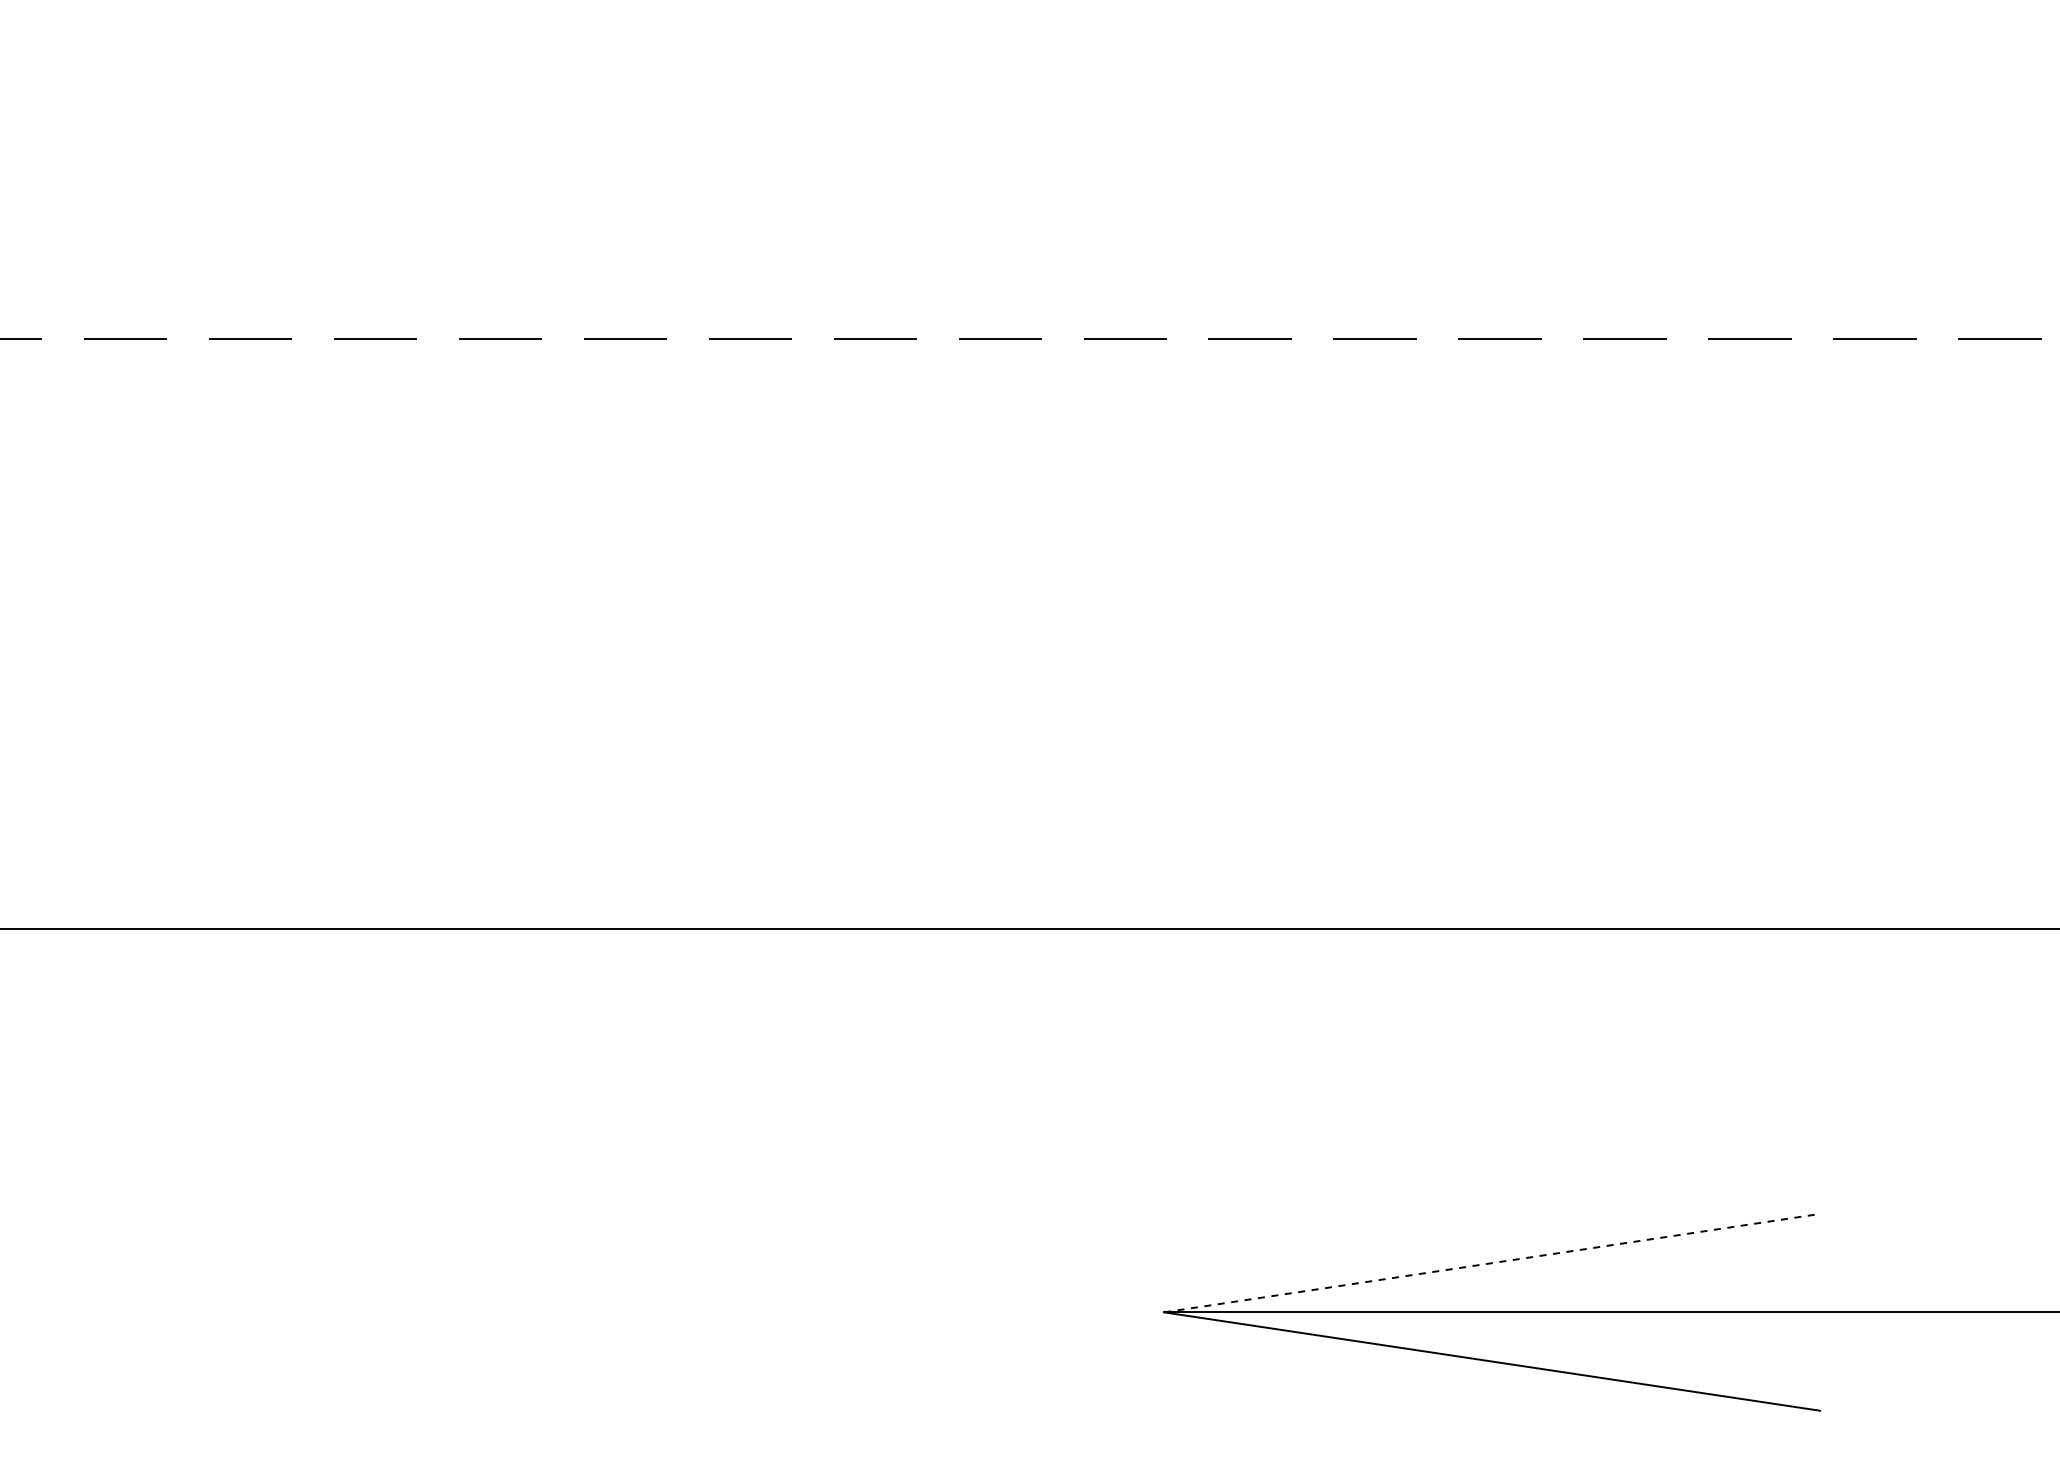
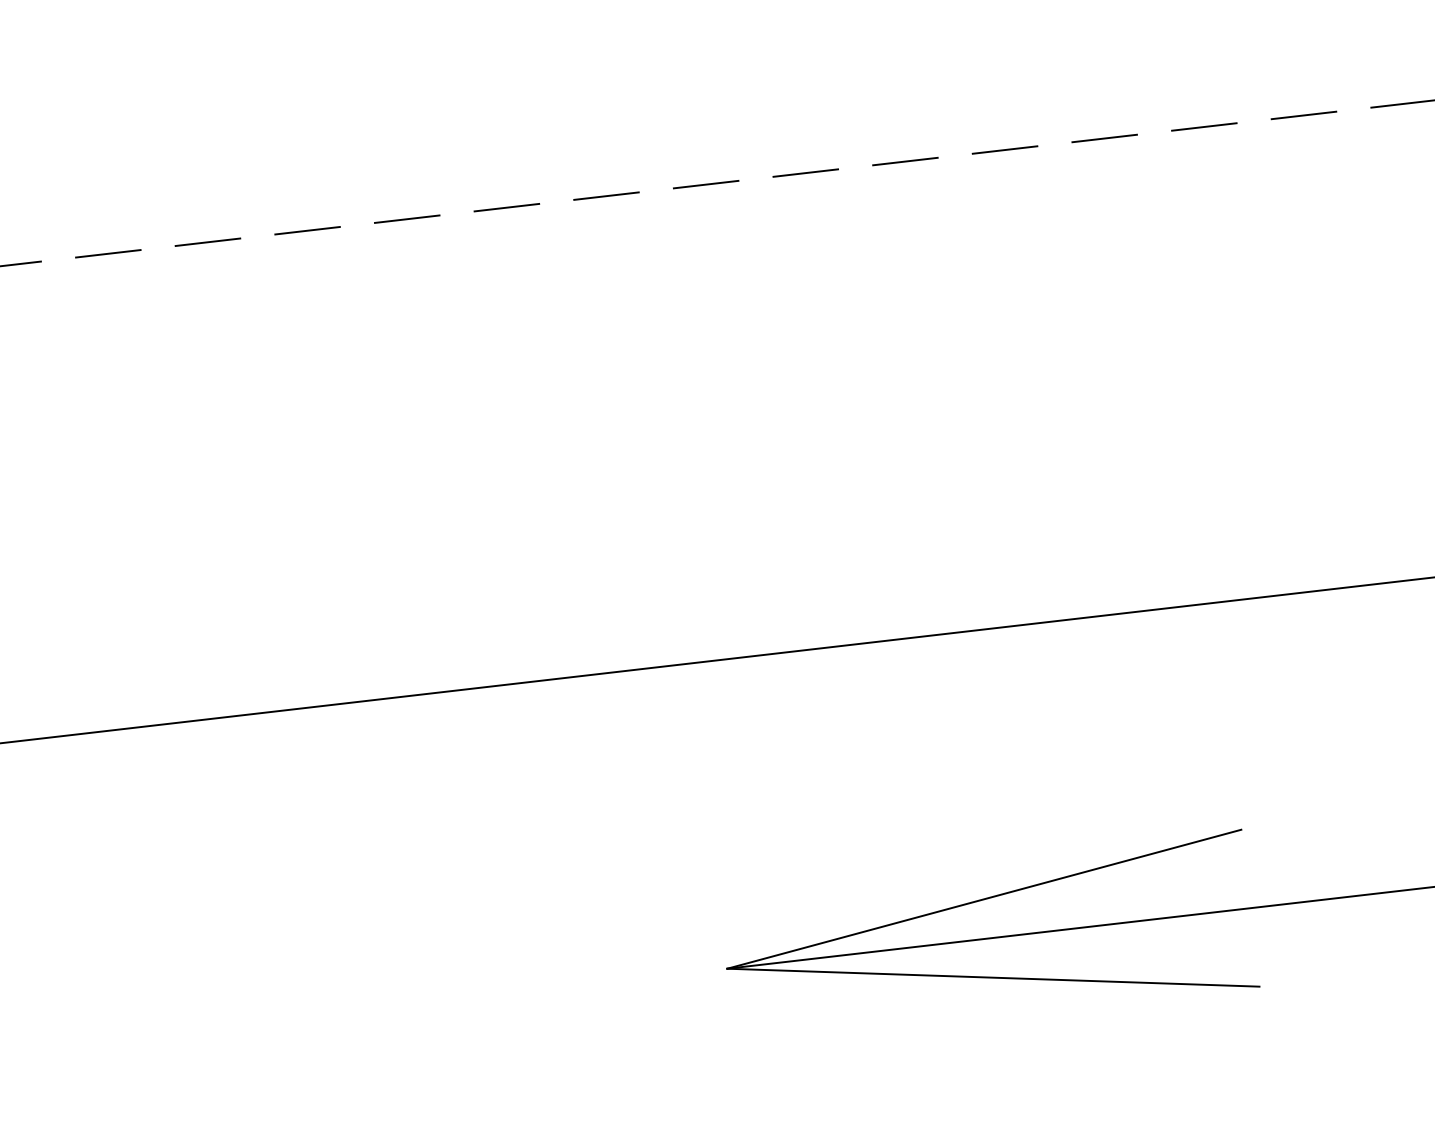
line: (1492, 1263) -> (984, 899), dashed -> solid

